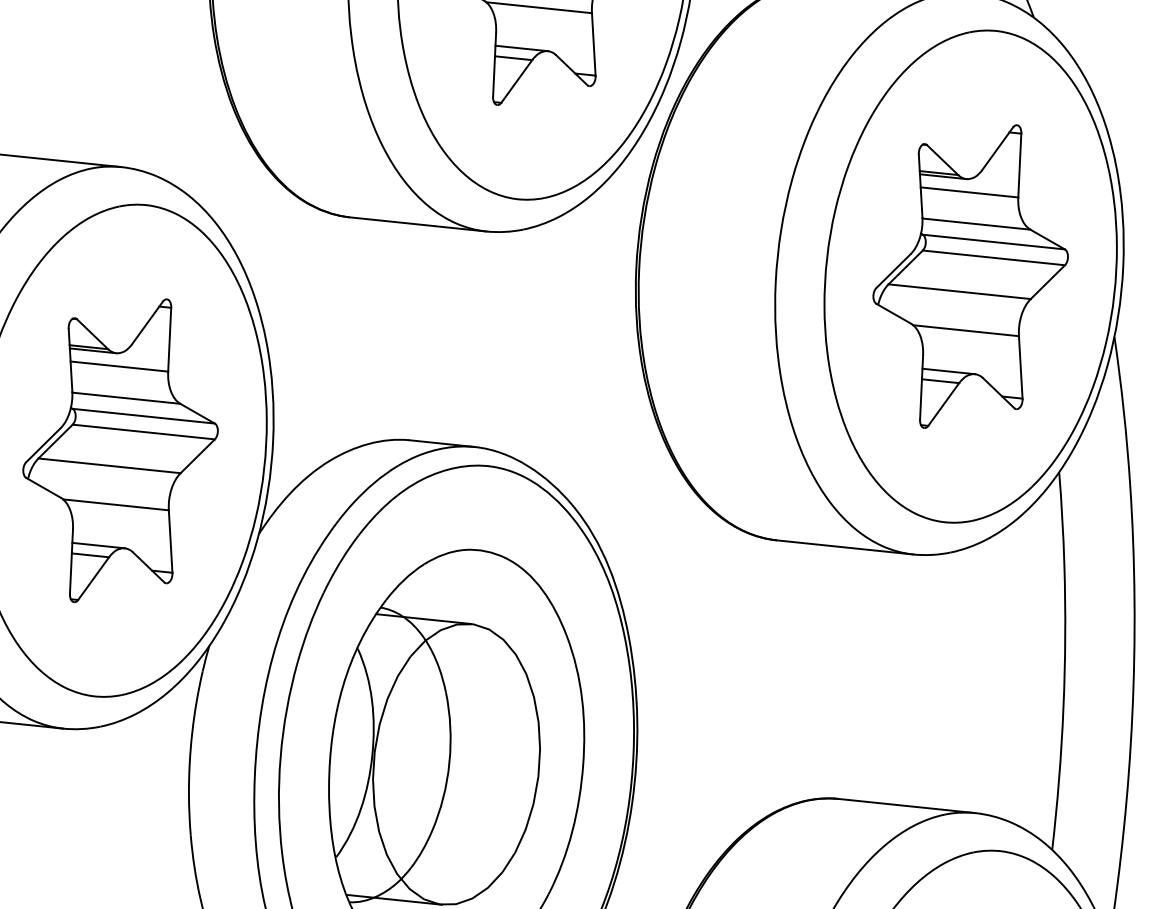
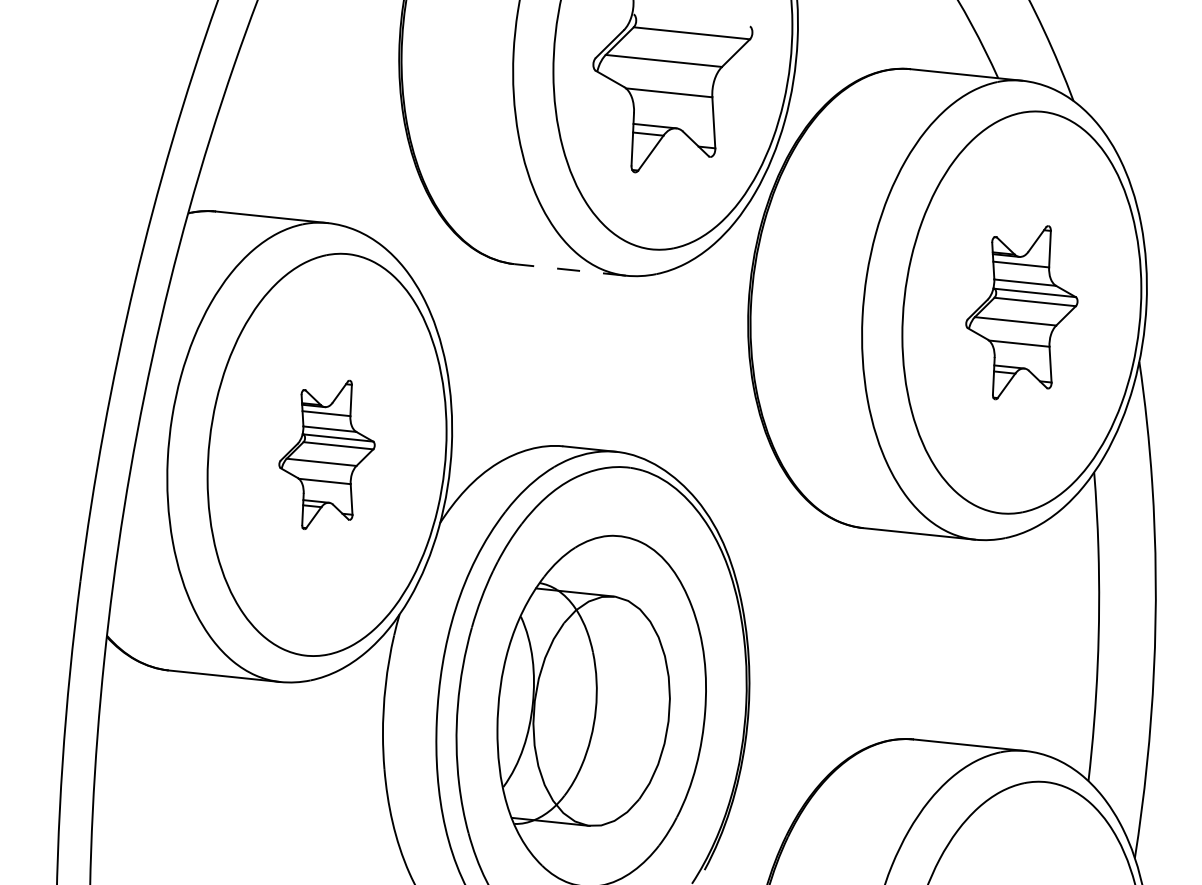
line: (417, 223) -> (569, 269), solid -> dashed
part: (970, 276) -> (1021, 312), size x0.7
part: (119, 450) -> (326, 454), size x0.6

